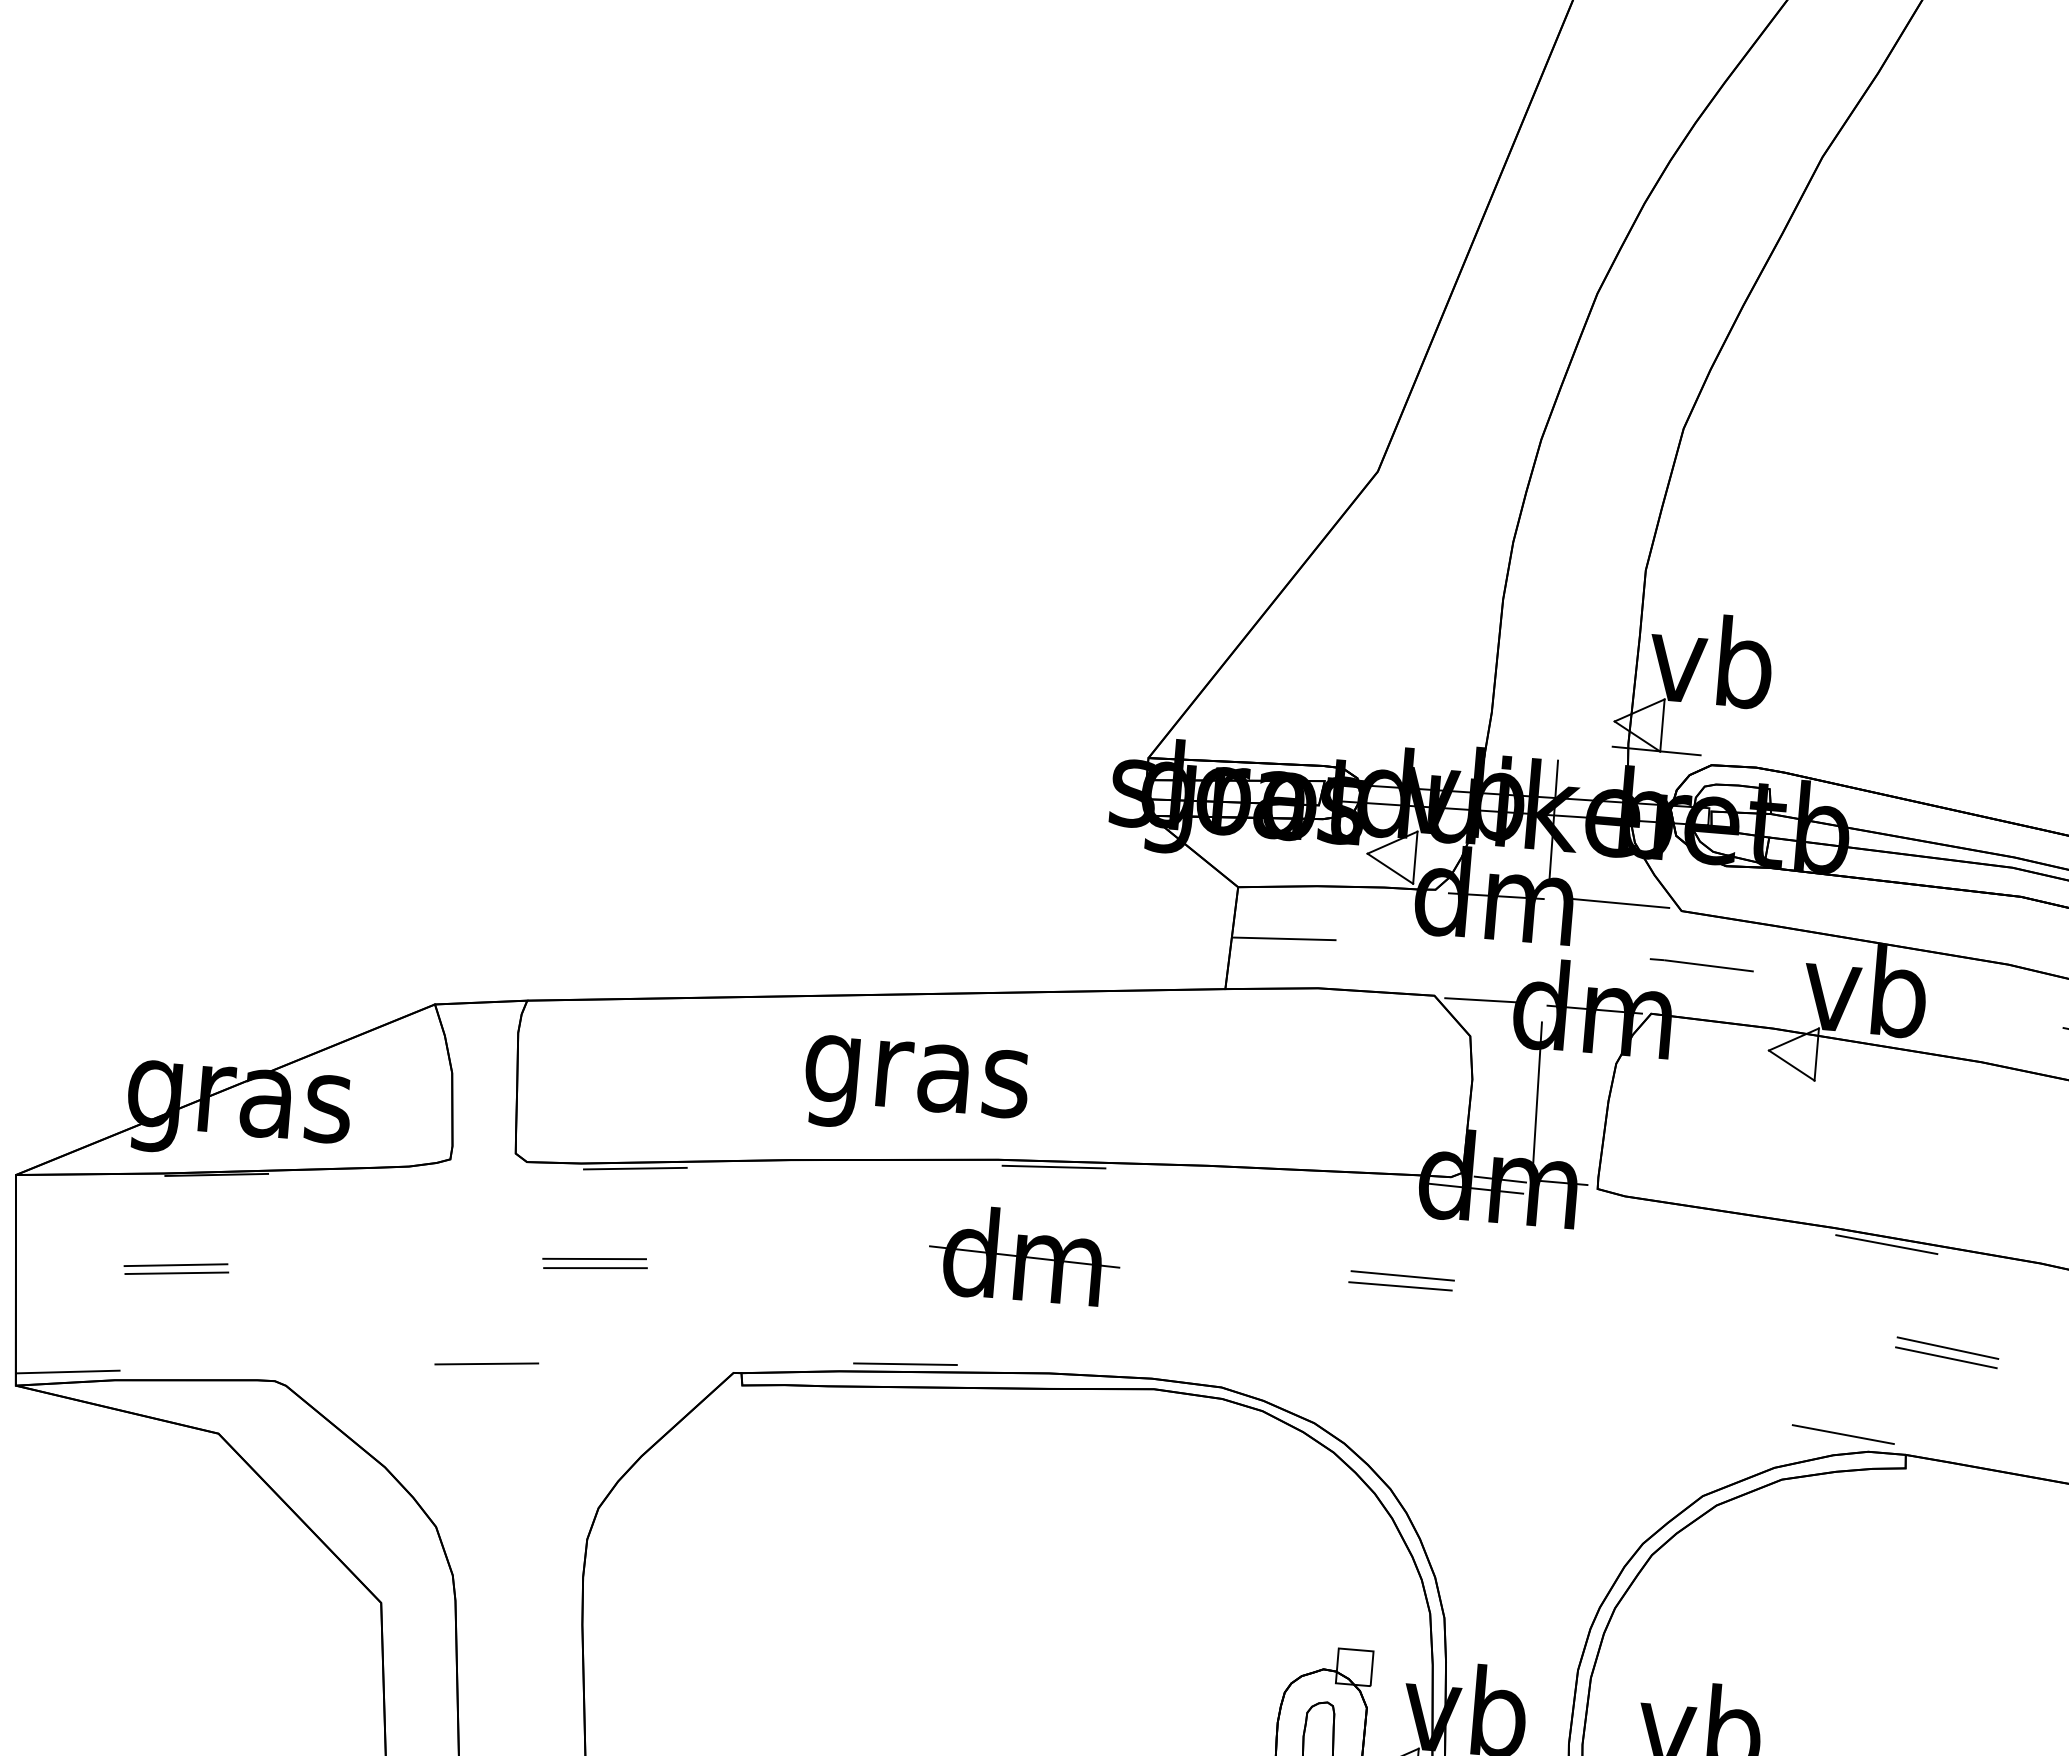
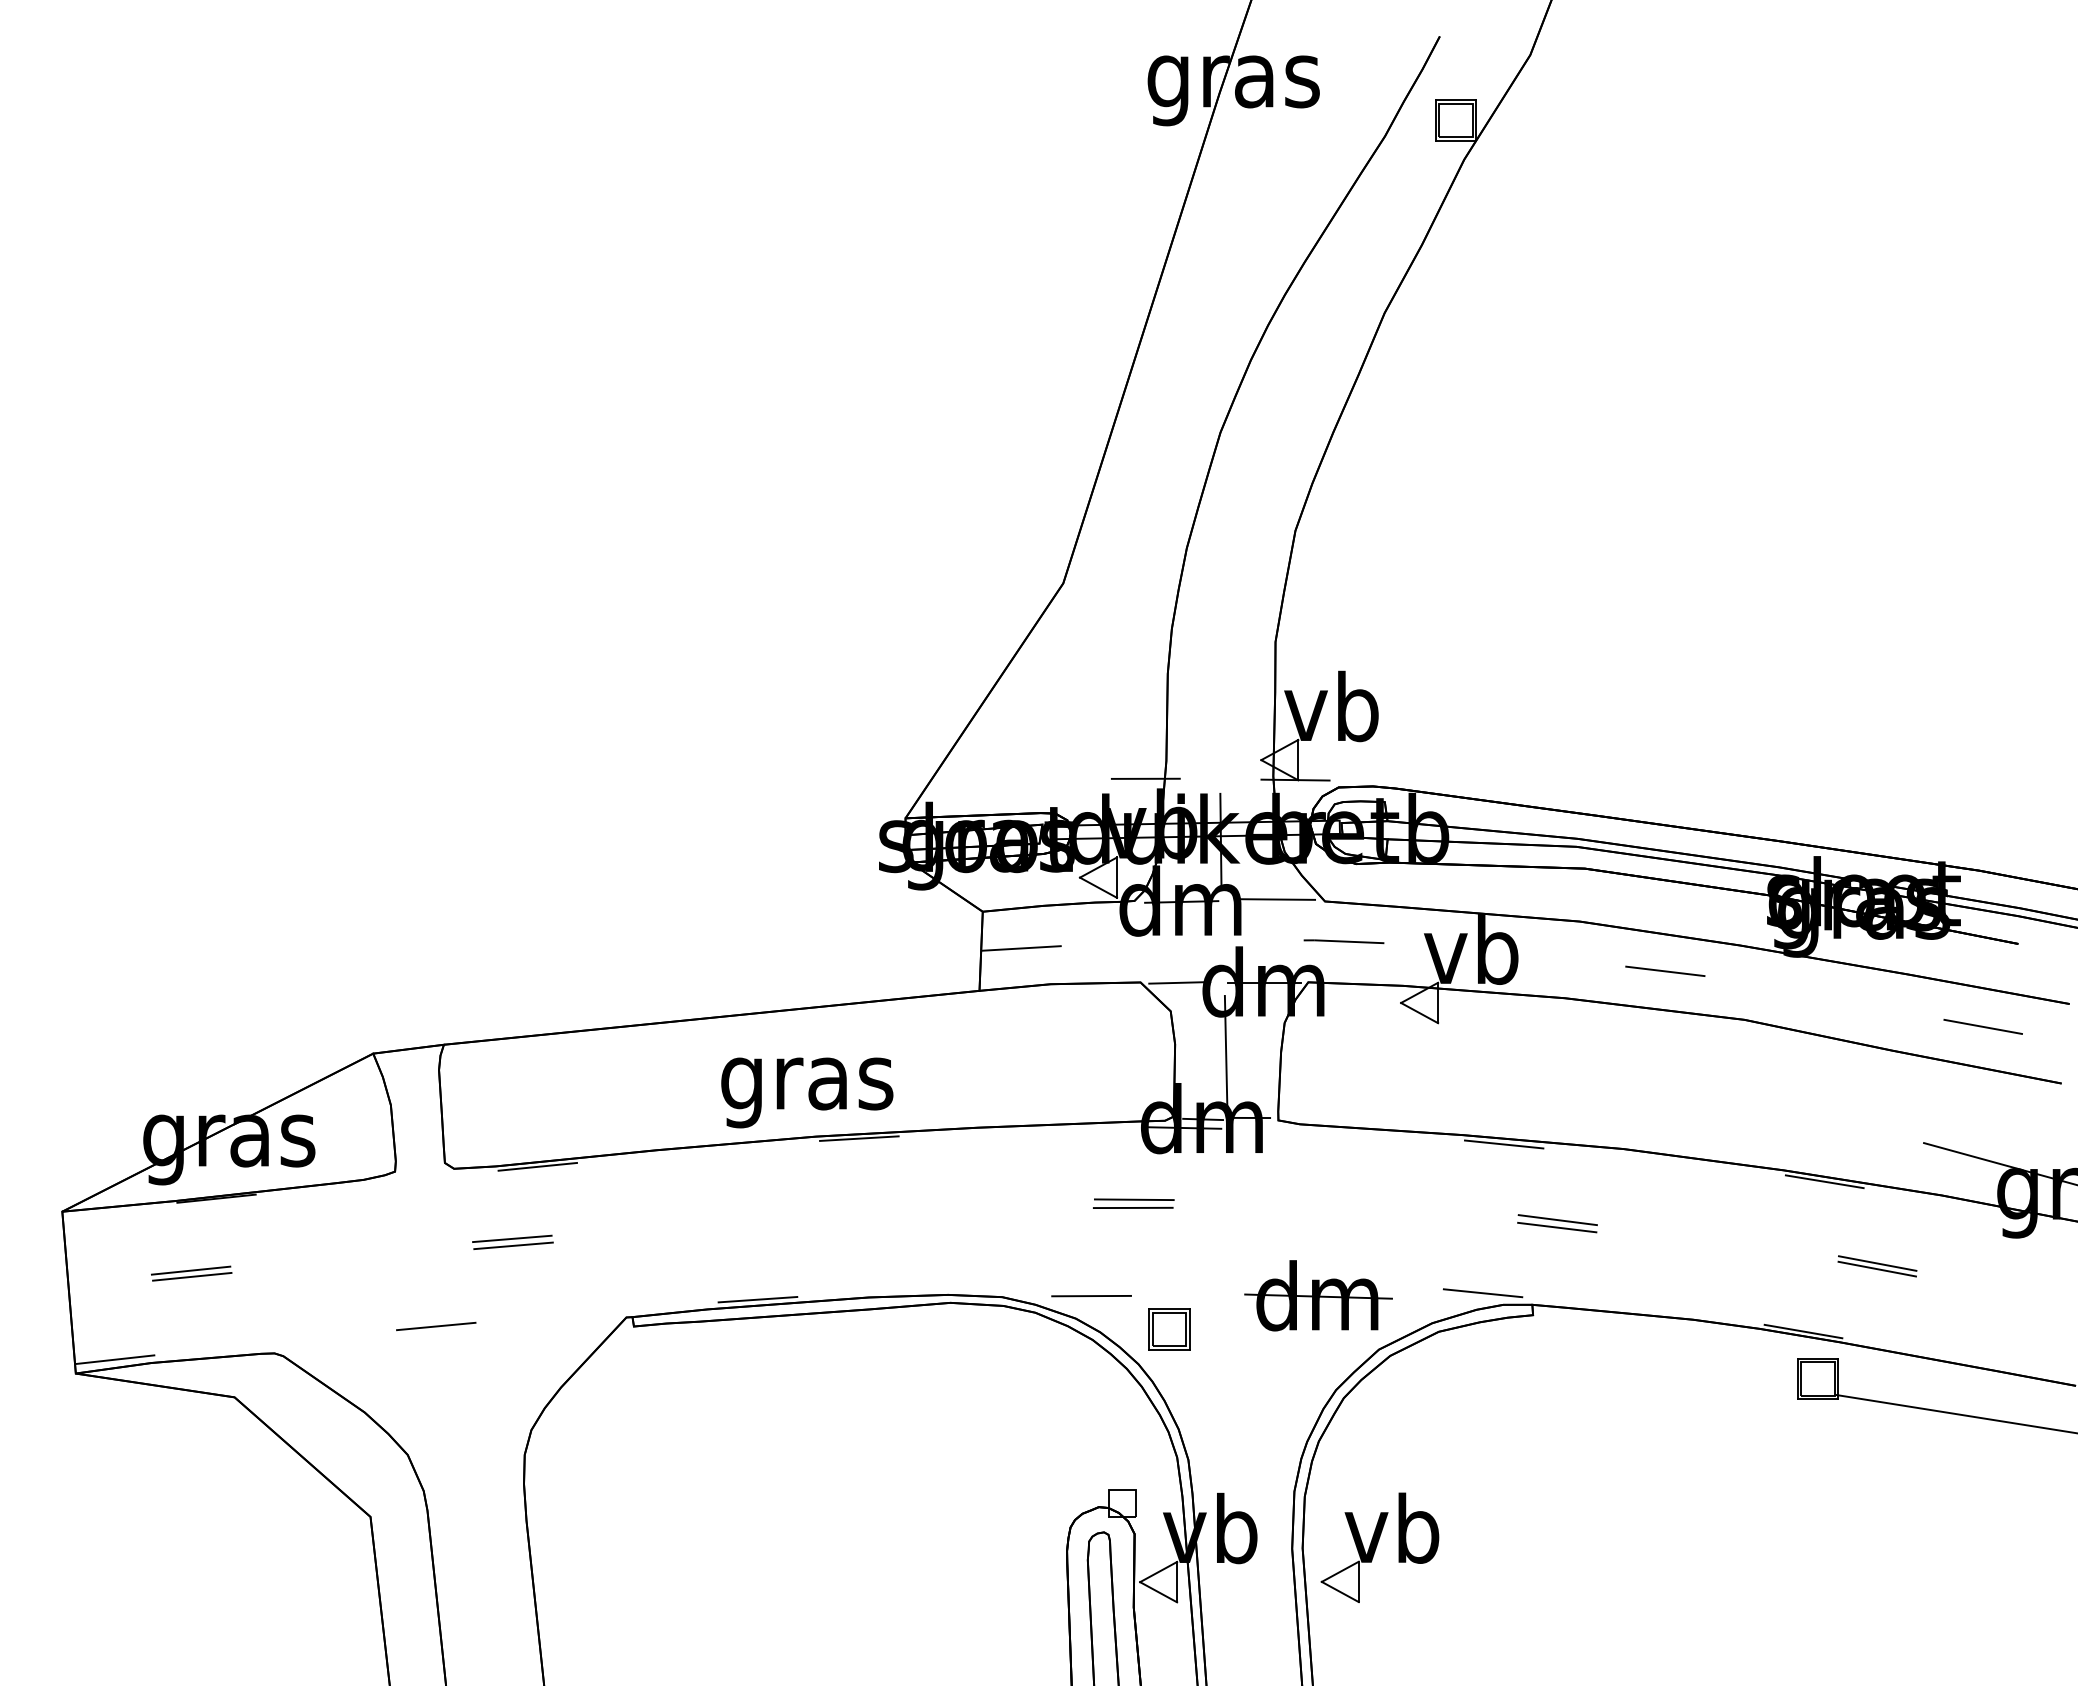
line: (1462, 732) -> (1145, 778), added
text: (916, 1087) -> (807, 1092), moved
part: (1024, 1255) -> (1318, 1295), moved
line: (1336, 1396) -> (1091, 1296), added
part: (1434, 1447) -> (1169, 1329), added

